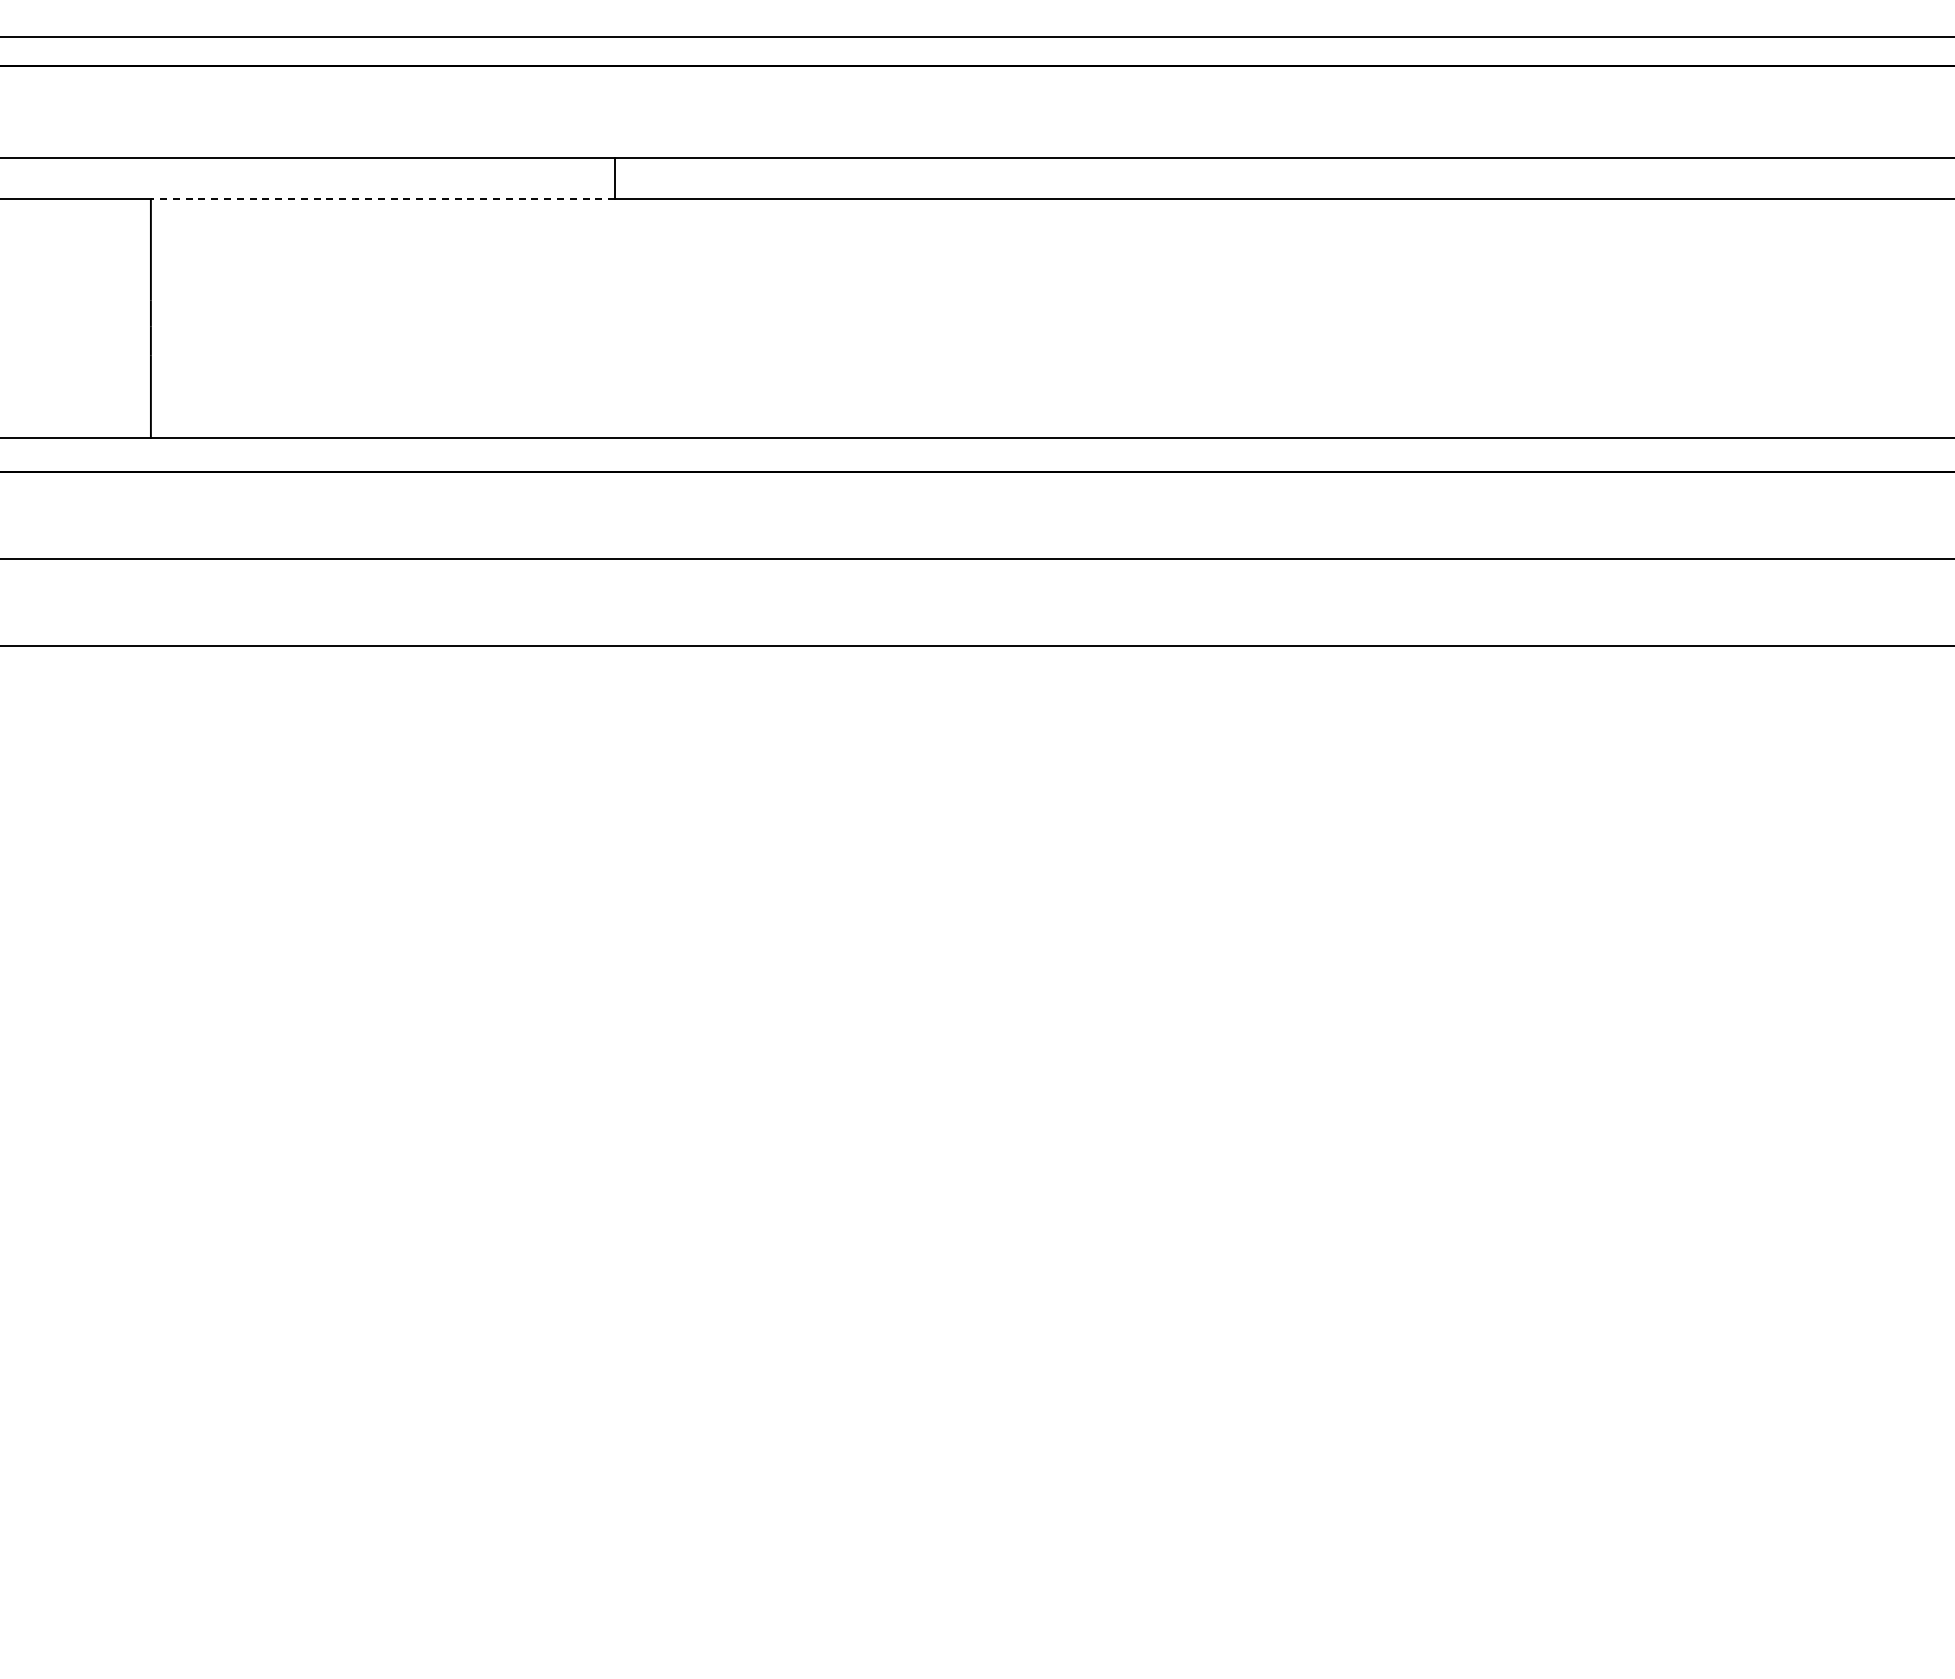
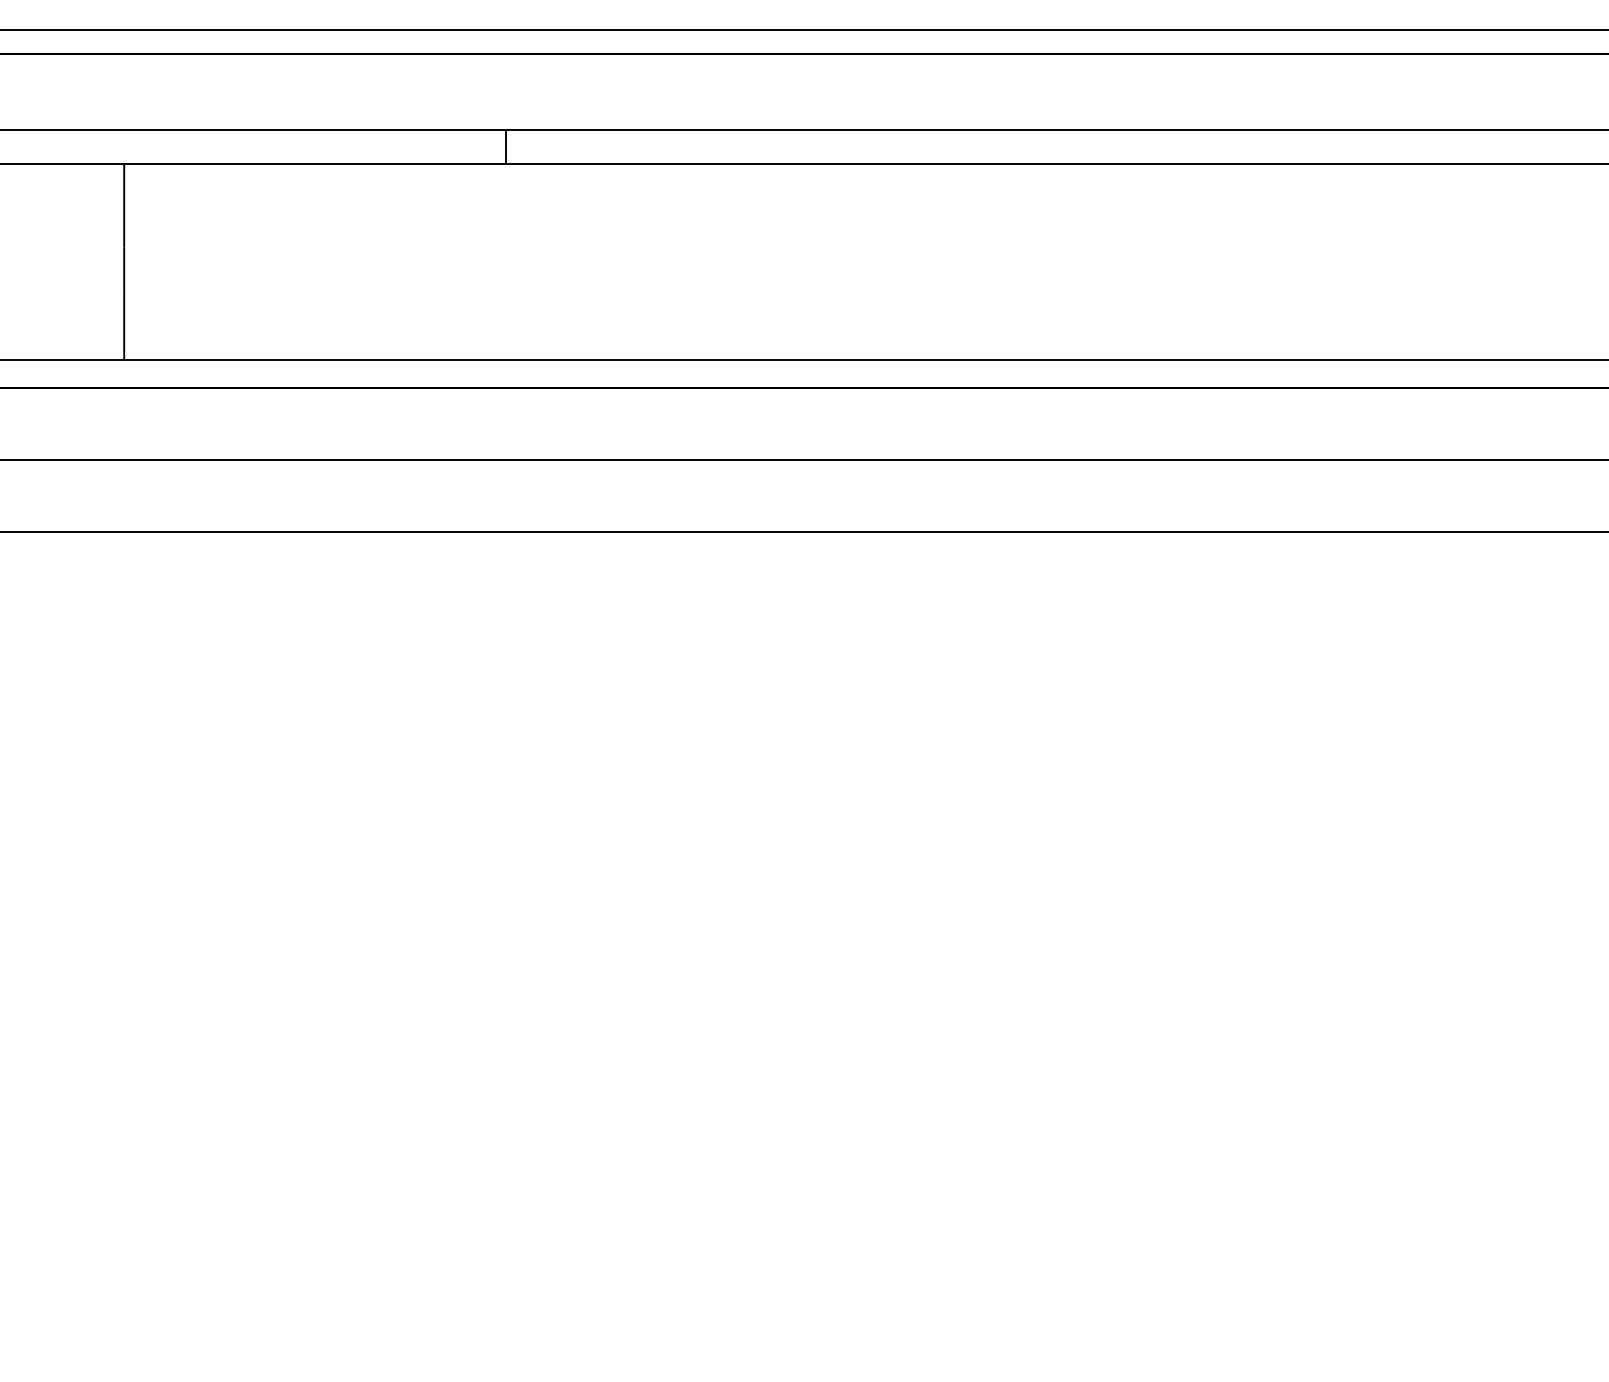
line: (382, 198) -> (314, 163), dashed -> solid

